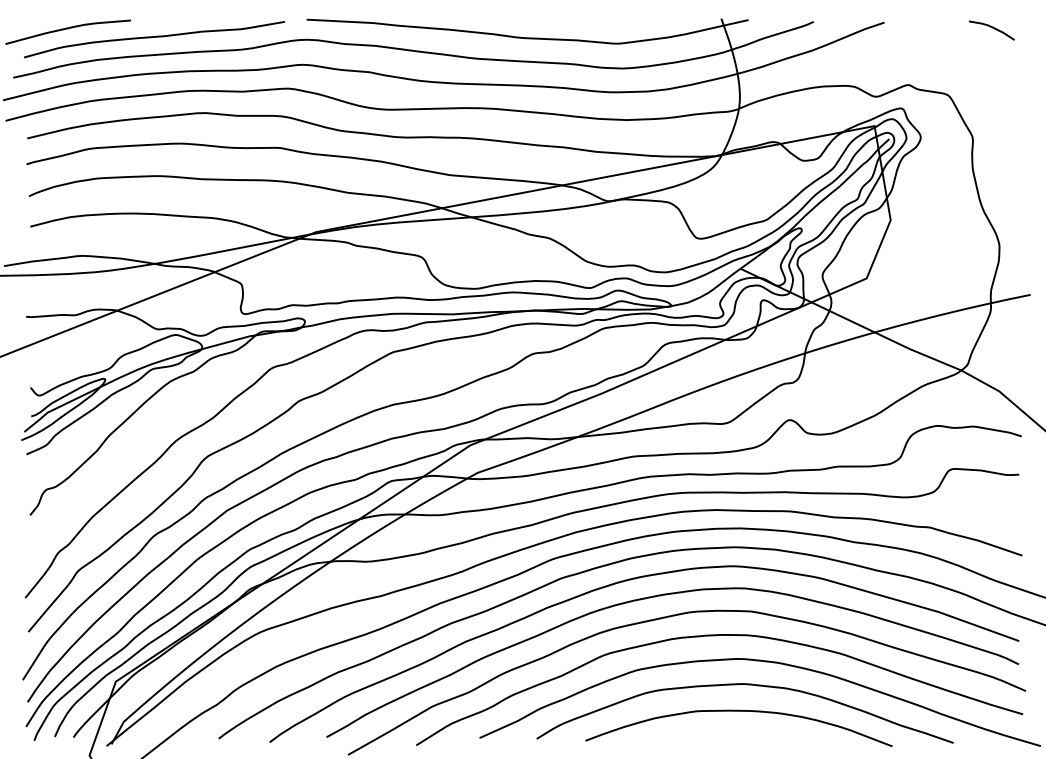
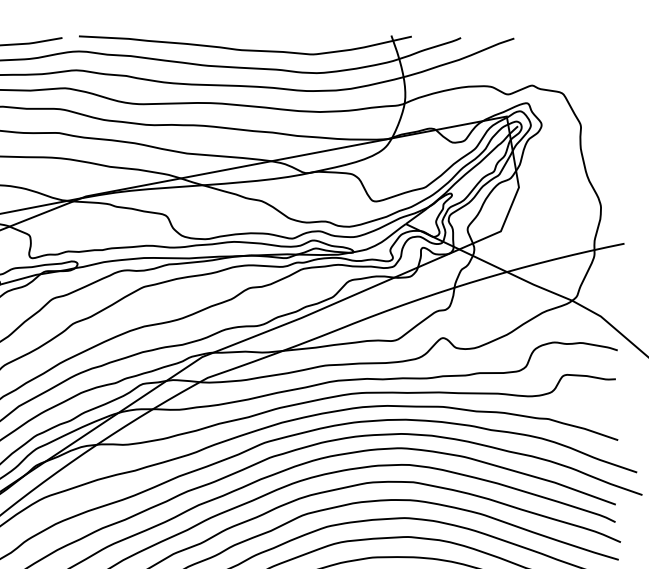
curve: (992, 28) -> (595, 42), removed

